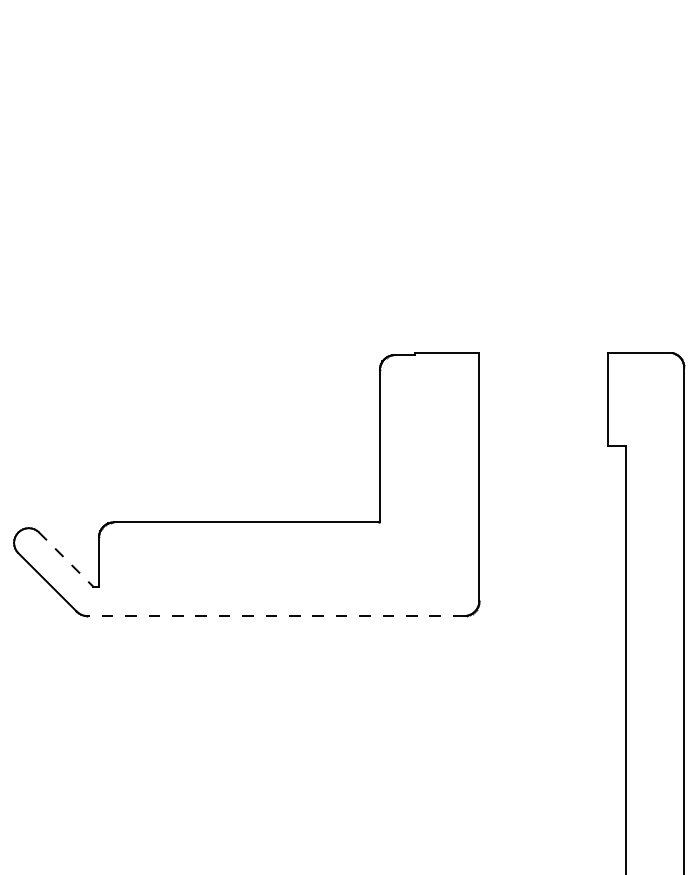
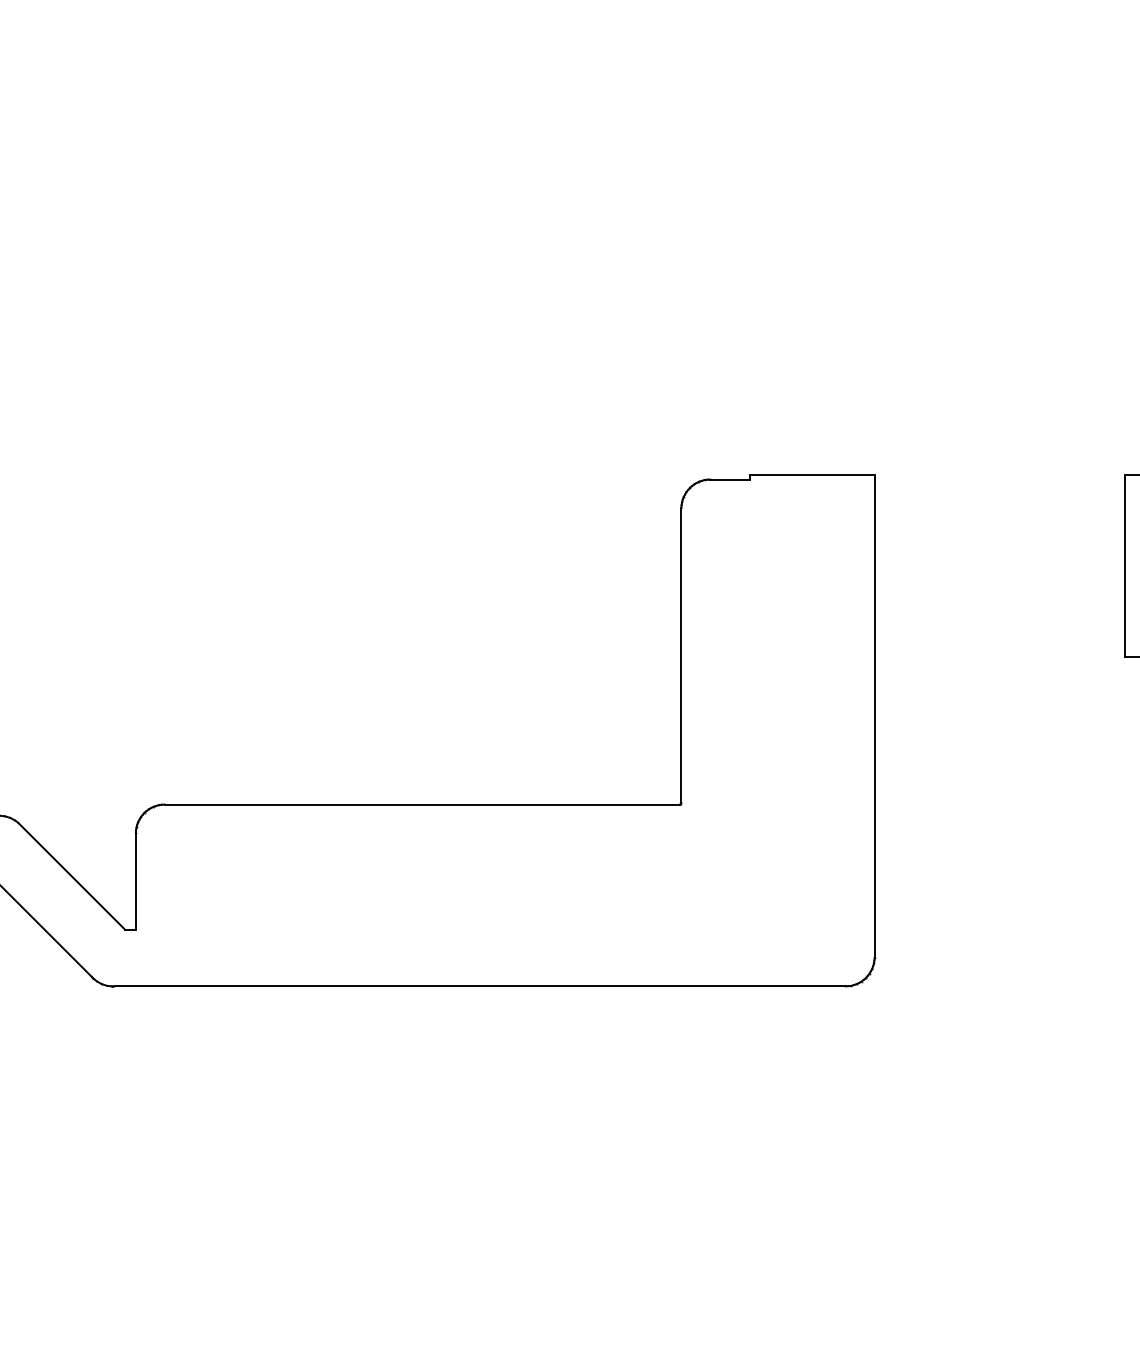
line: (66, 559) -> (72, 876), dashed -> solid
line: (275, 616) -> (478, 987), dashed -> solid

